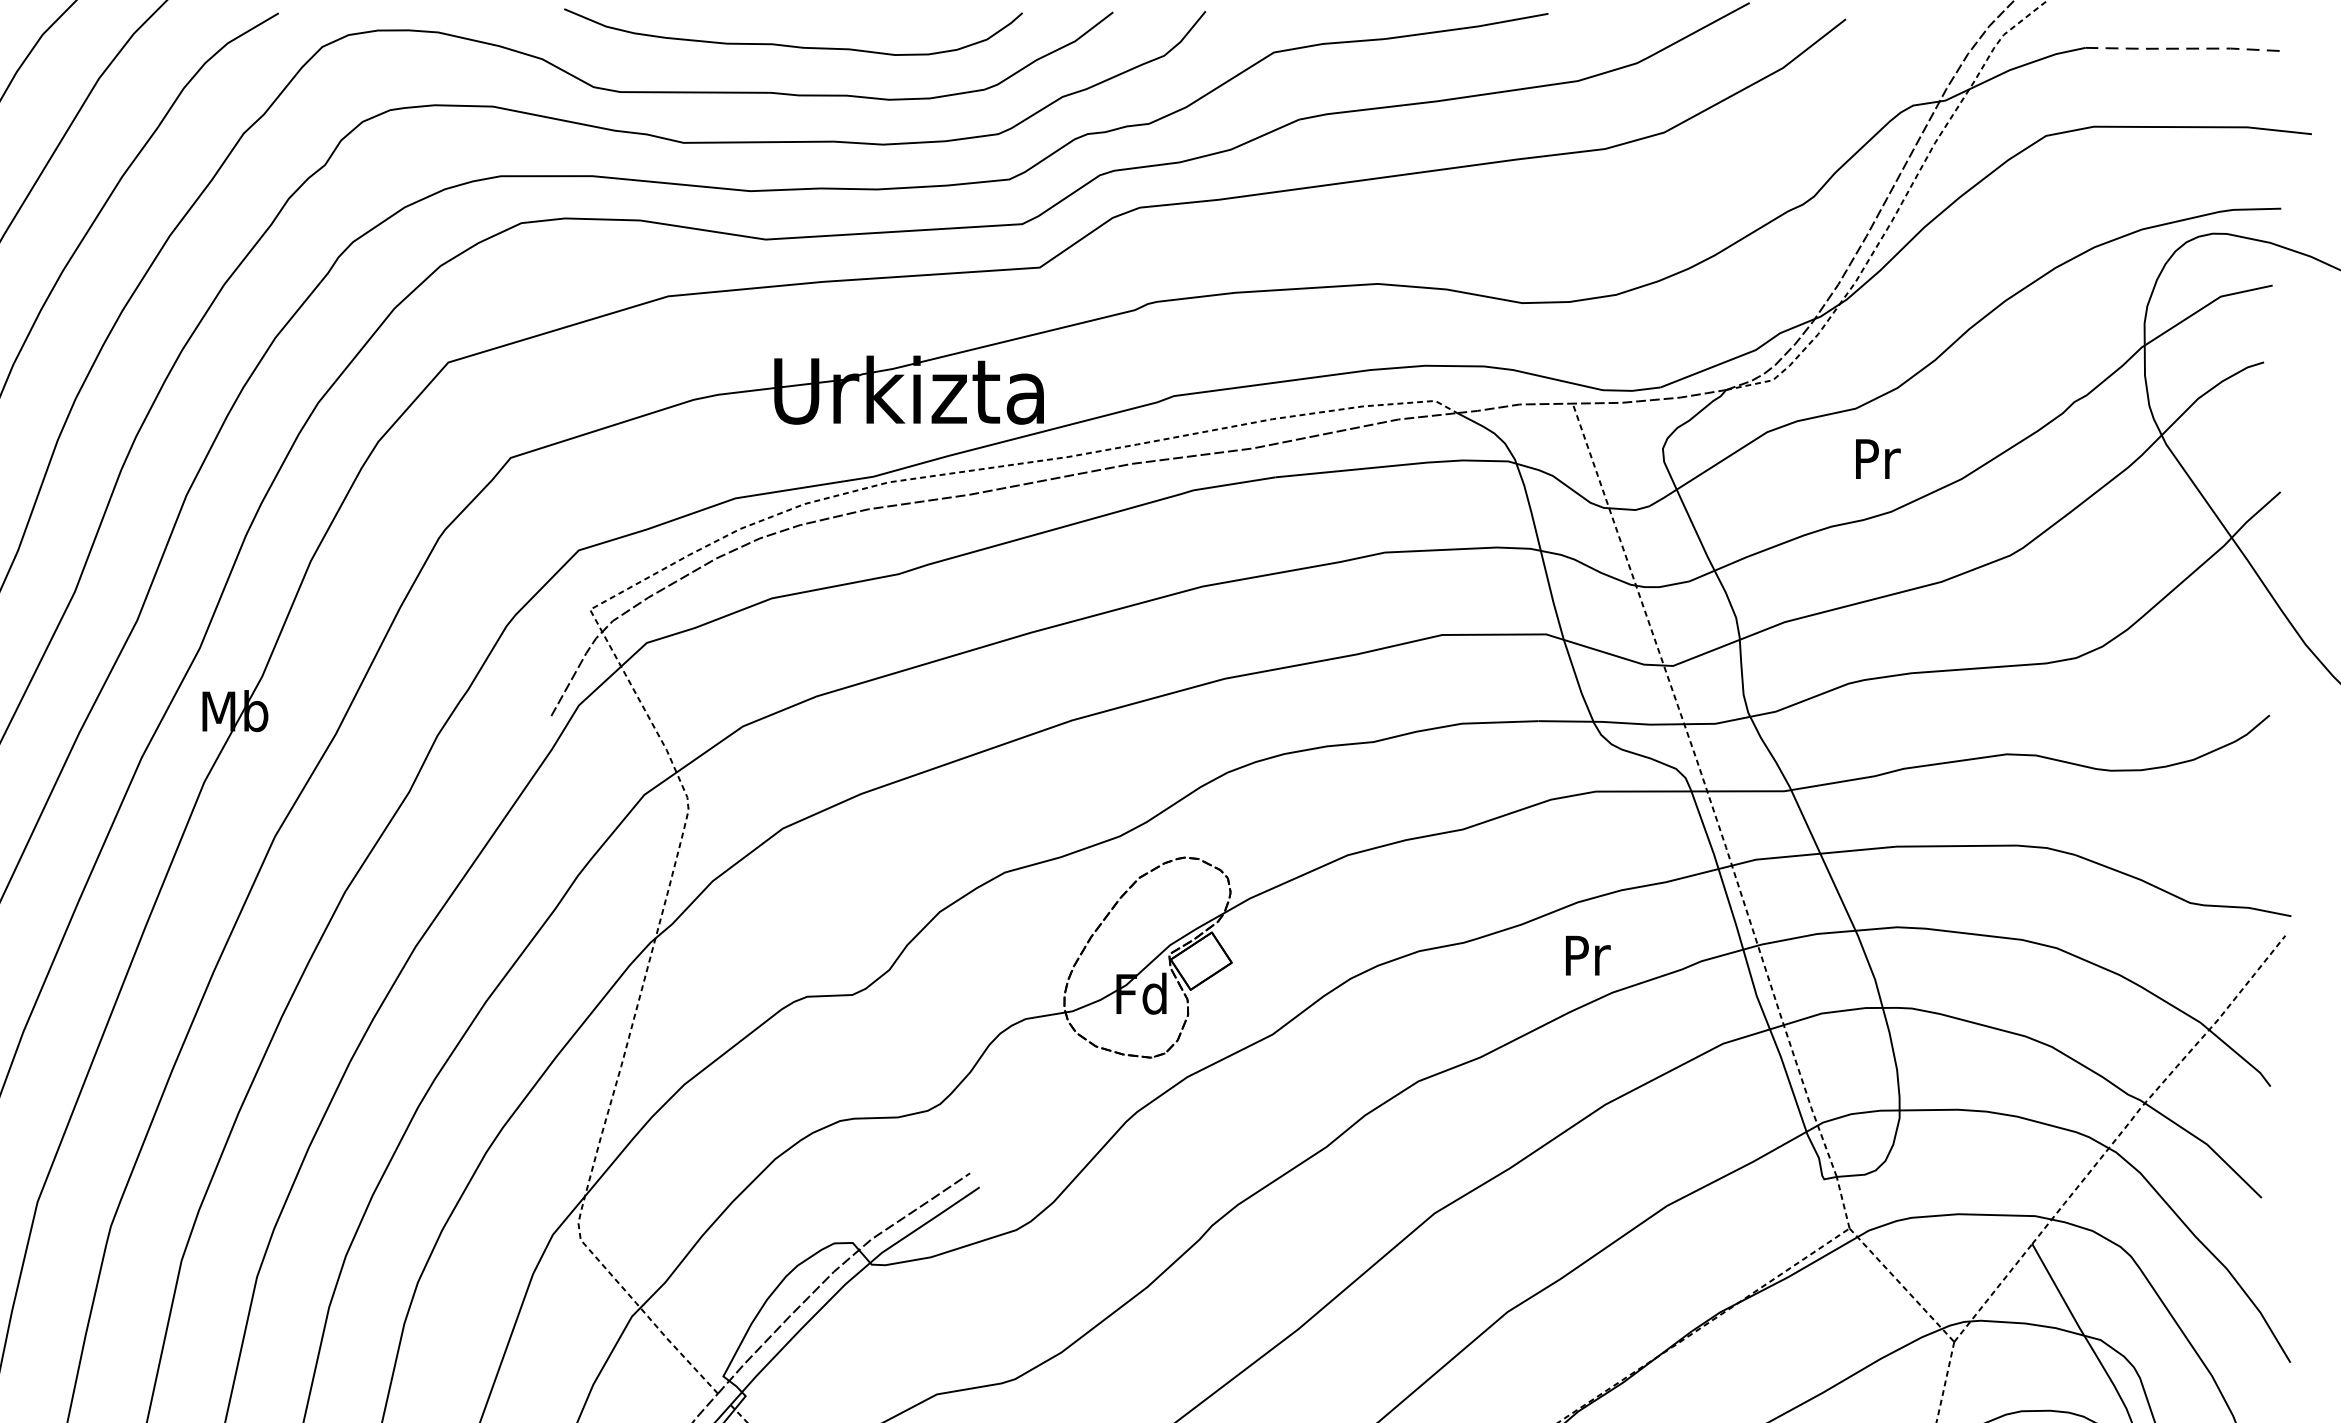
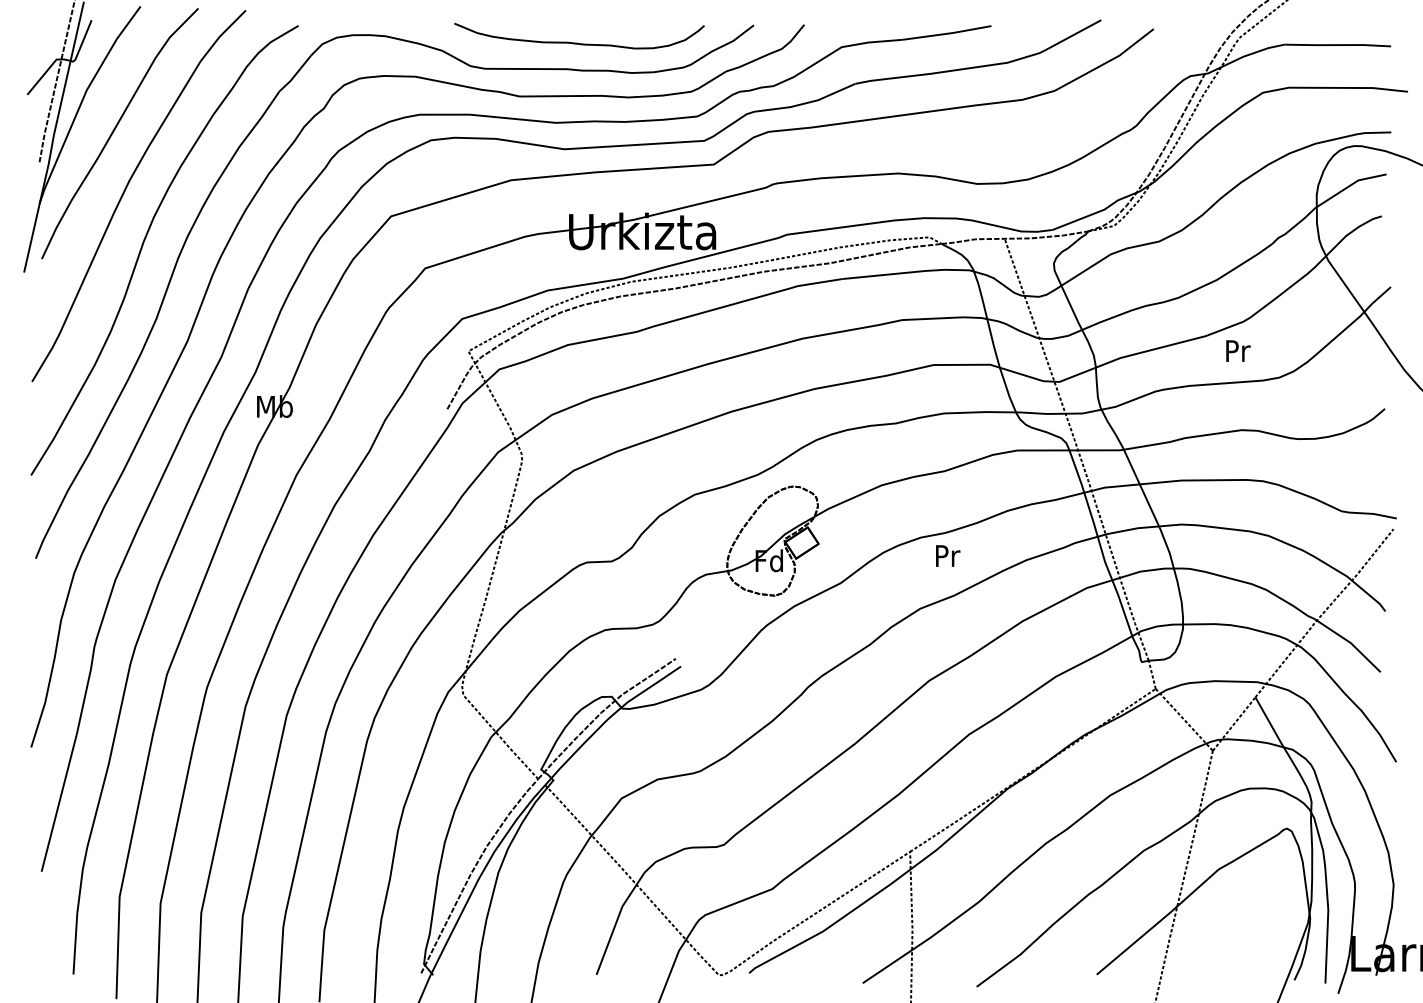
line: (2184, 49) -> (1338, 45), dashed -> solid
text: (1878, 458) -> (1238, 350), moved
text: (1588, 954) -> (948, 555), moved

